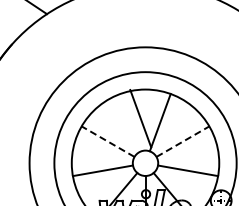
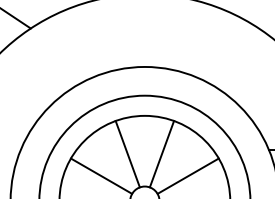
line: (140, 118) -> (127, 154), moved
line: (107, 141) -> (100, 176), dashed -> solid
line: (183, 141) -> (188, 176), dashed -> solid

